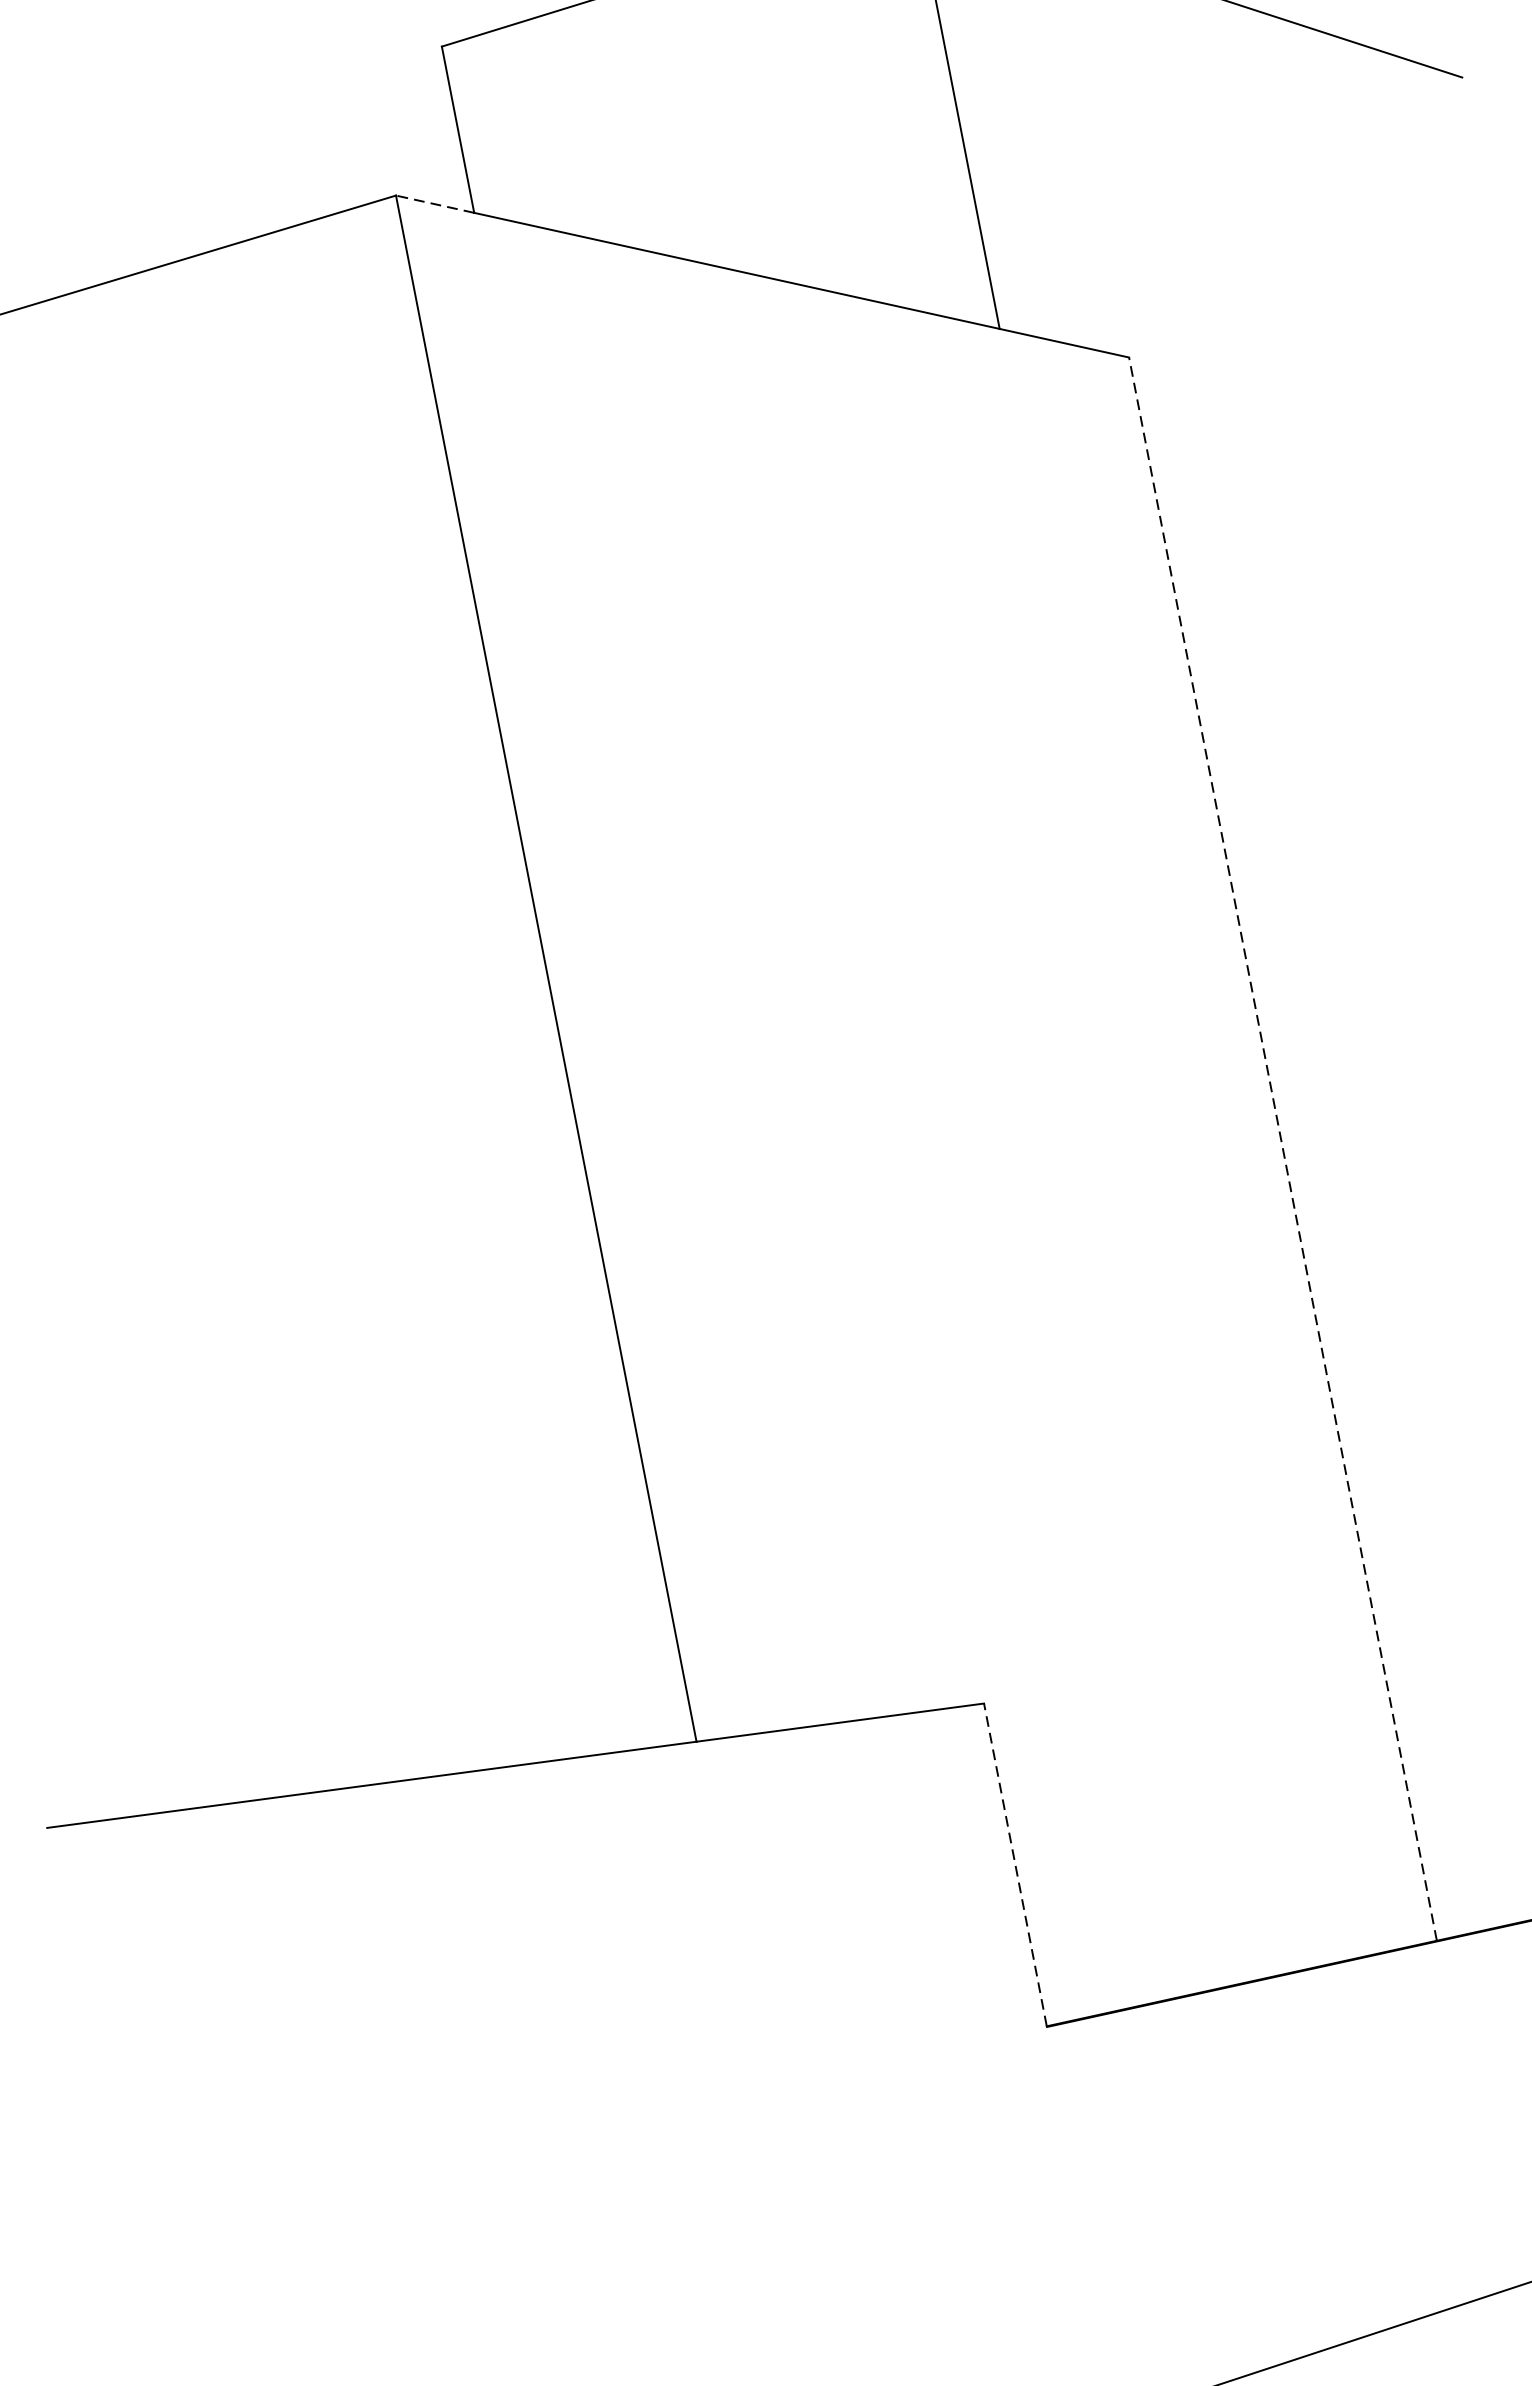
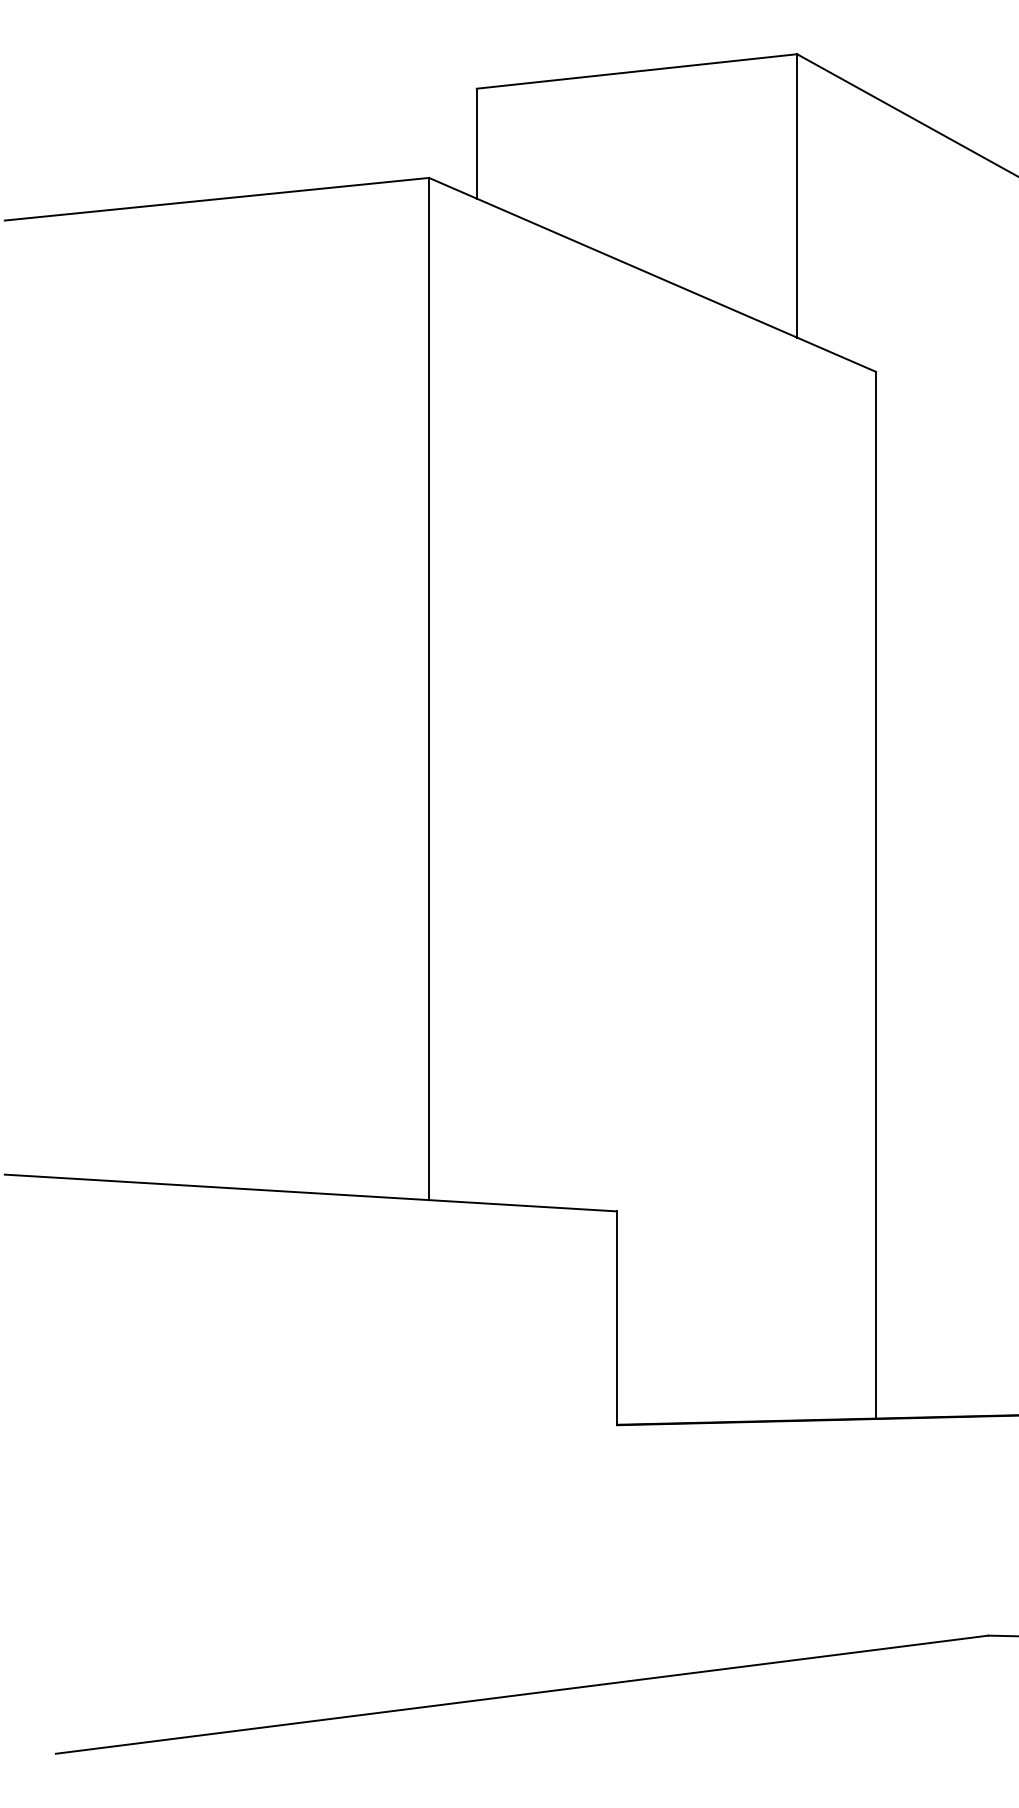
line: (434, 204) -> (452, 188), dashed -> solid
line: (1283, 1147) -> (876, 894), dashed -> solid
line: (1014, 1865) -> (616, 1318), dashed -> solid

